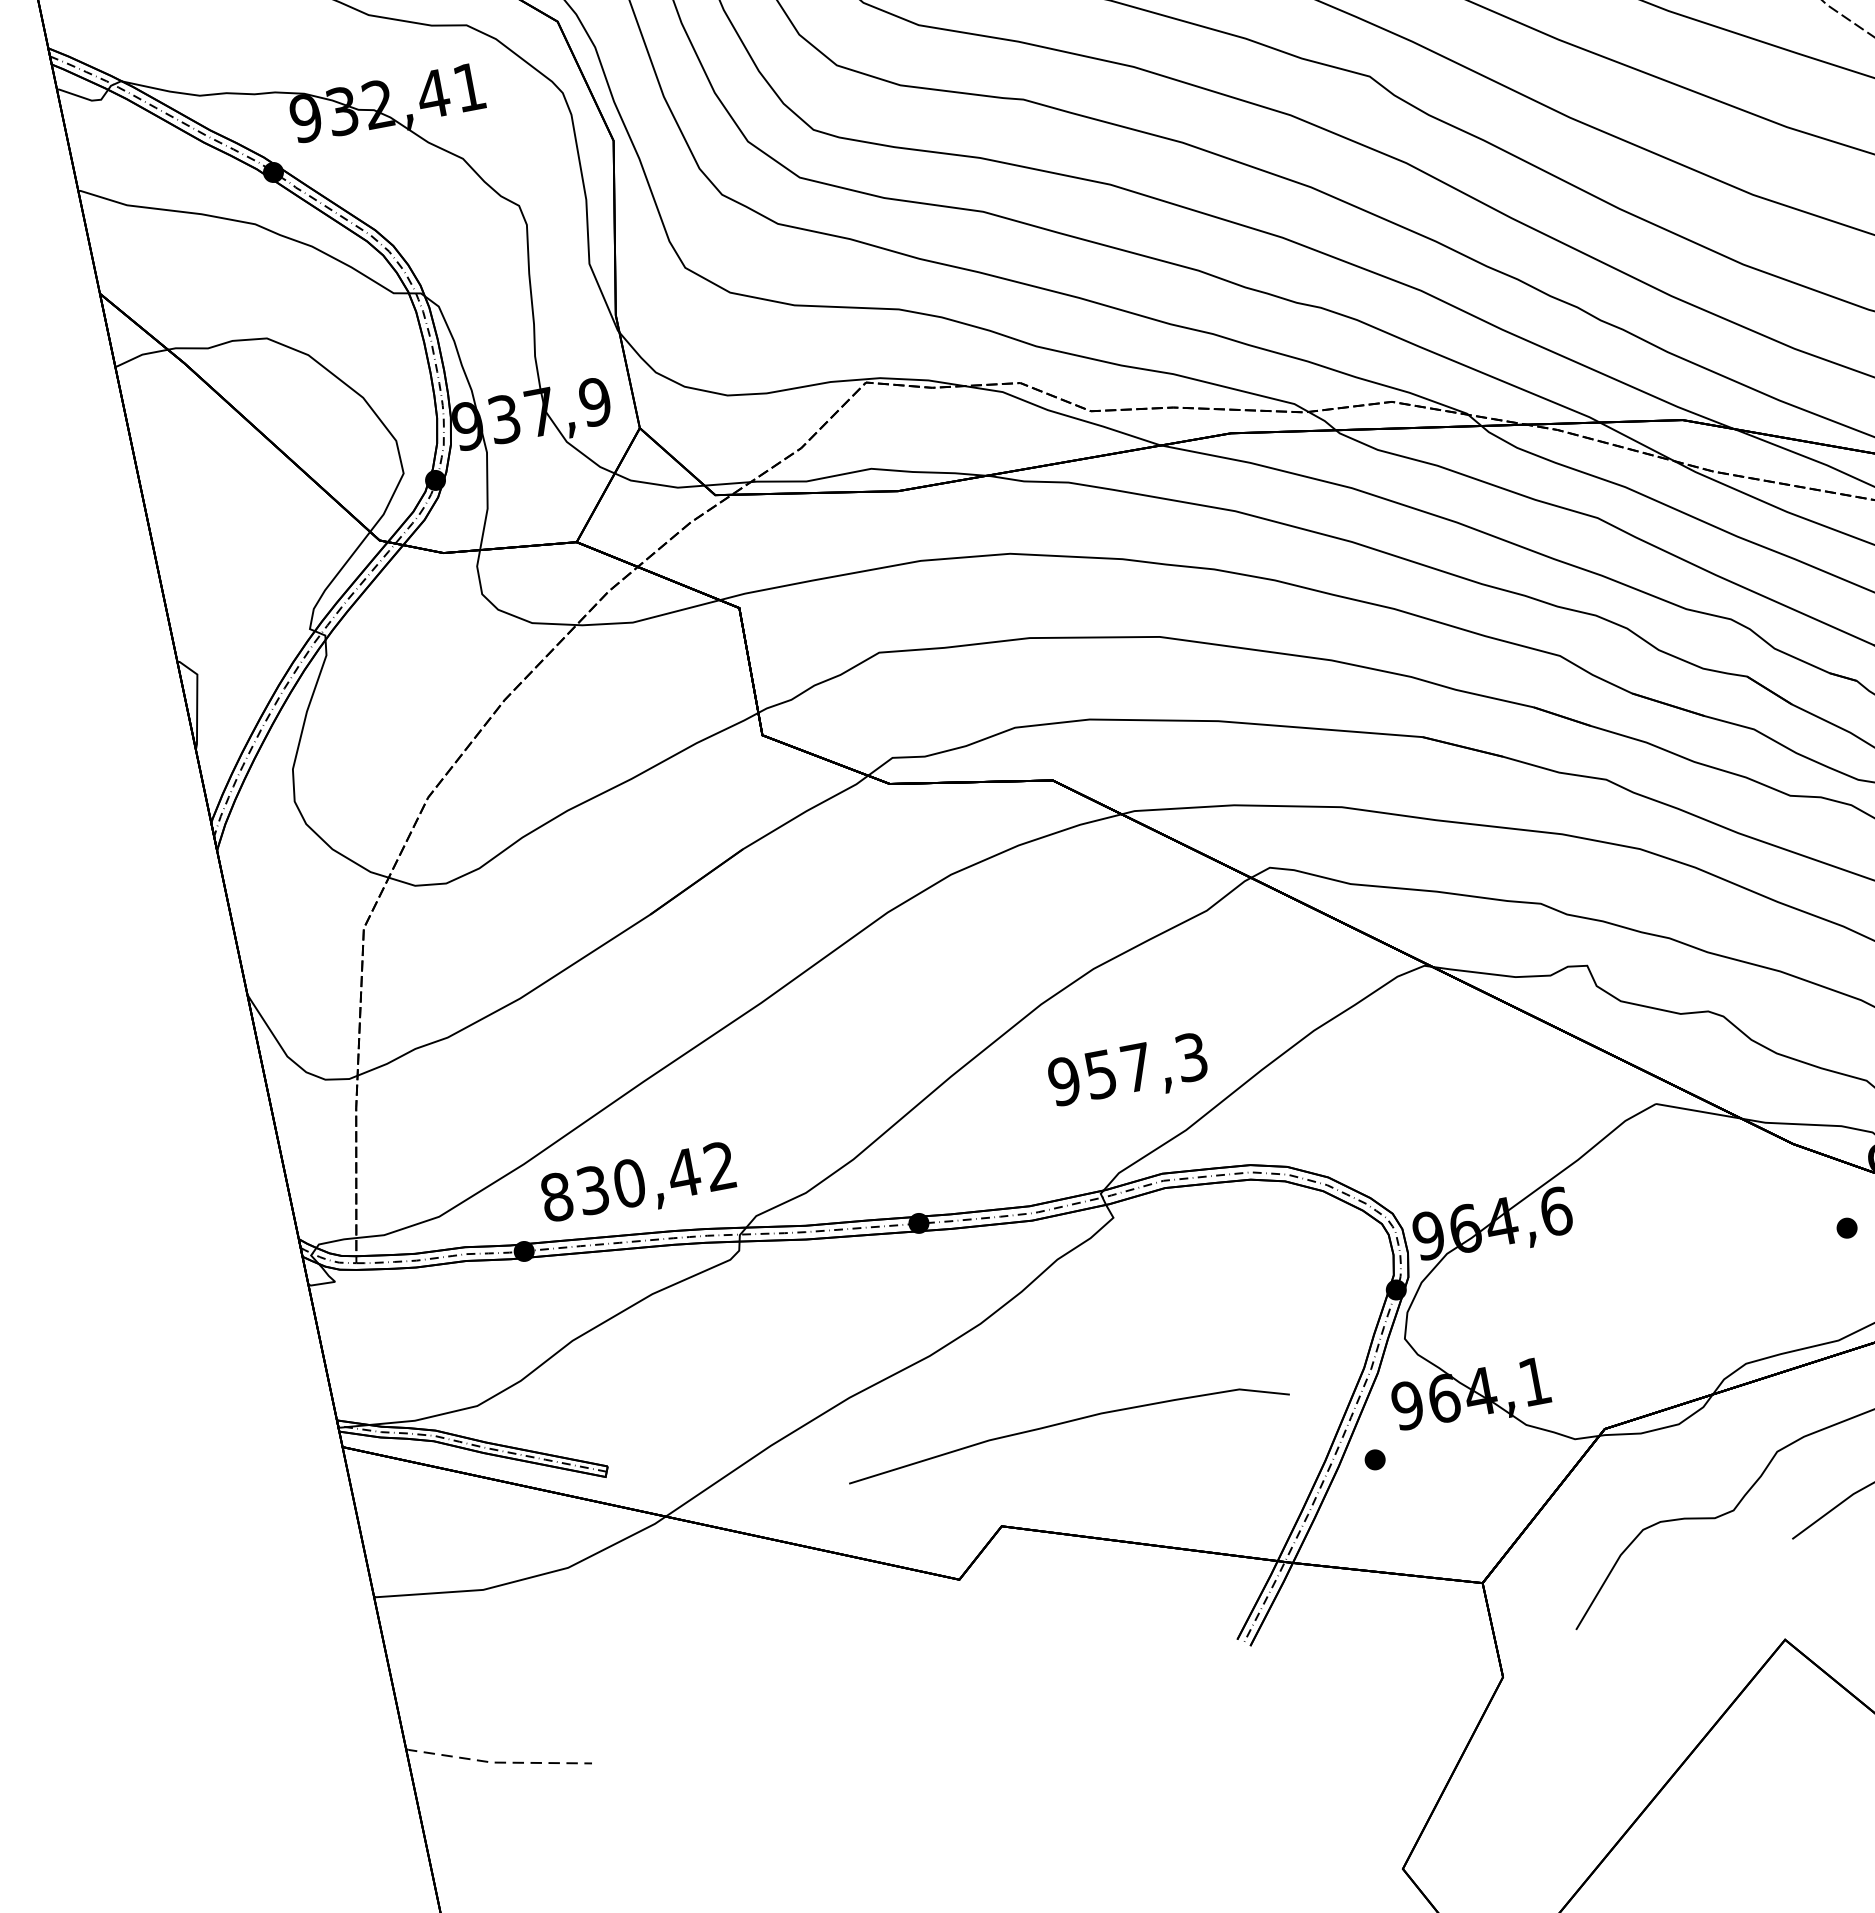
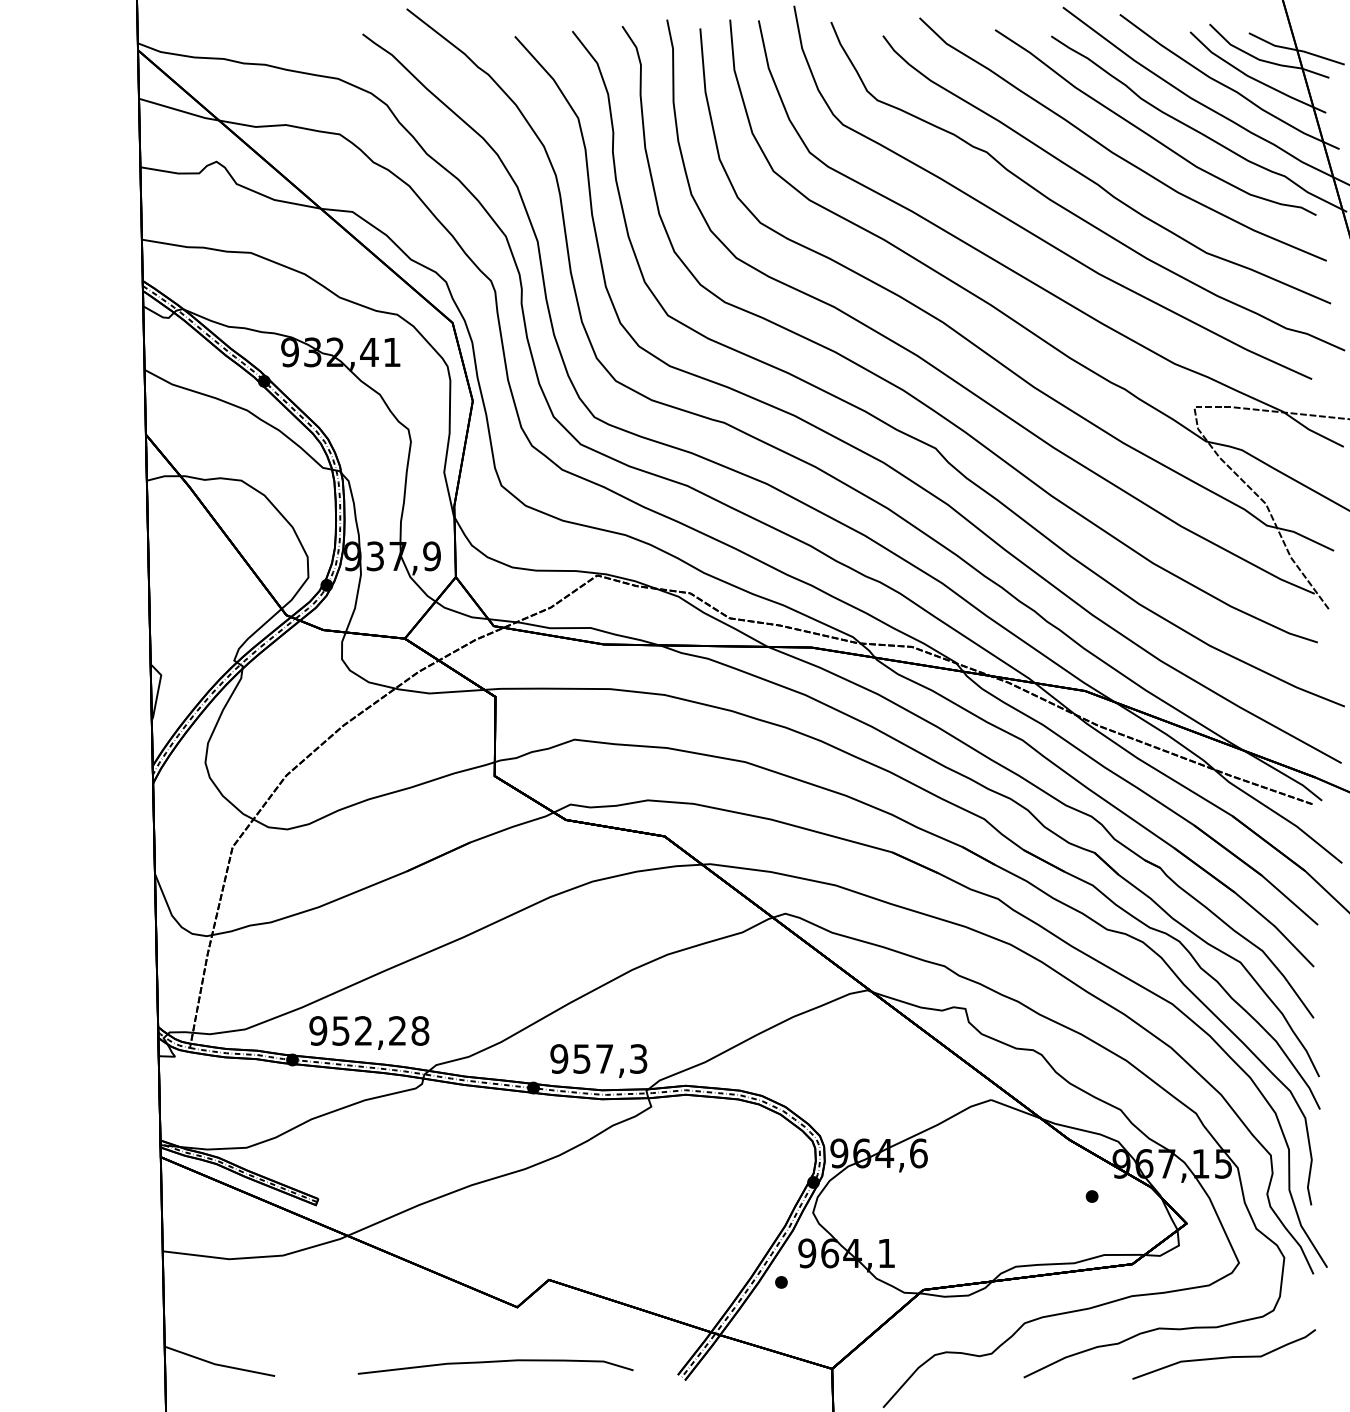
text: (1127, 1071) -> (598, 1060), moved
text: (638, 1180) -> (369, 1030), 830,42 -> 952,28
curve: (1066, 1423) -> (495, 1362), moved
line: (496, 1762) -> (217, 1364), dashed -> solid

